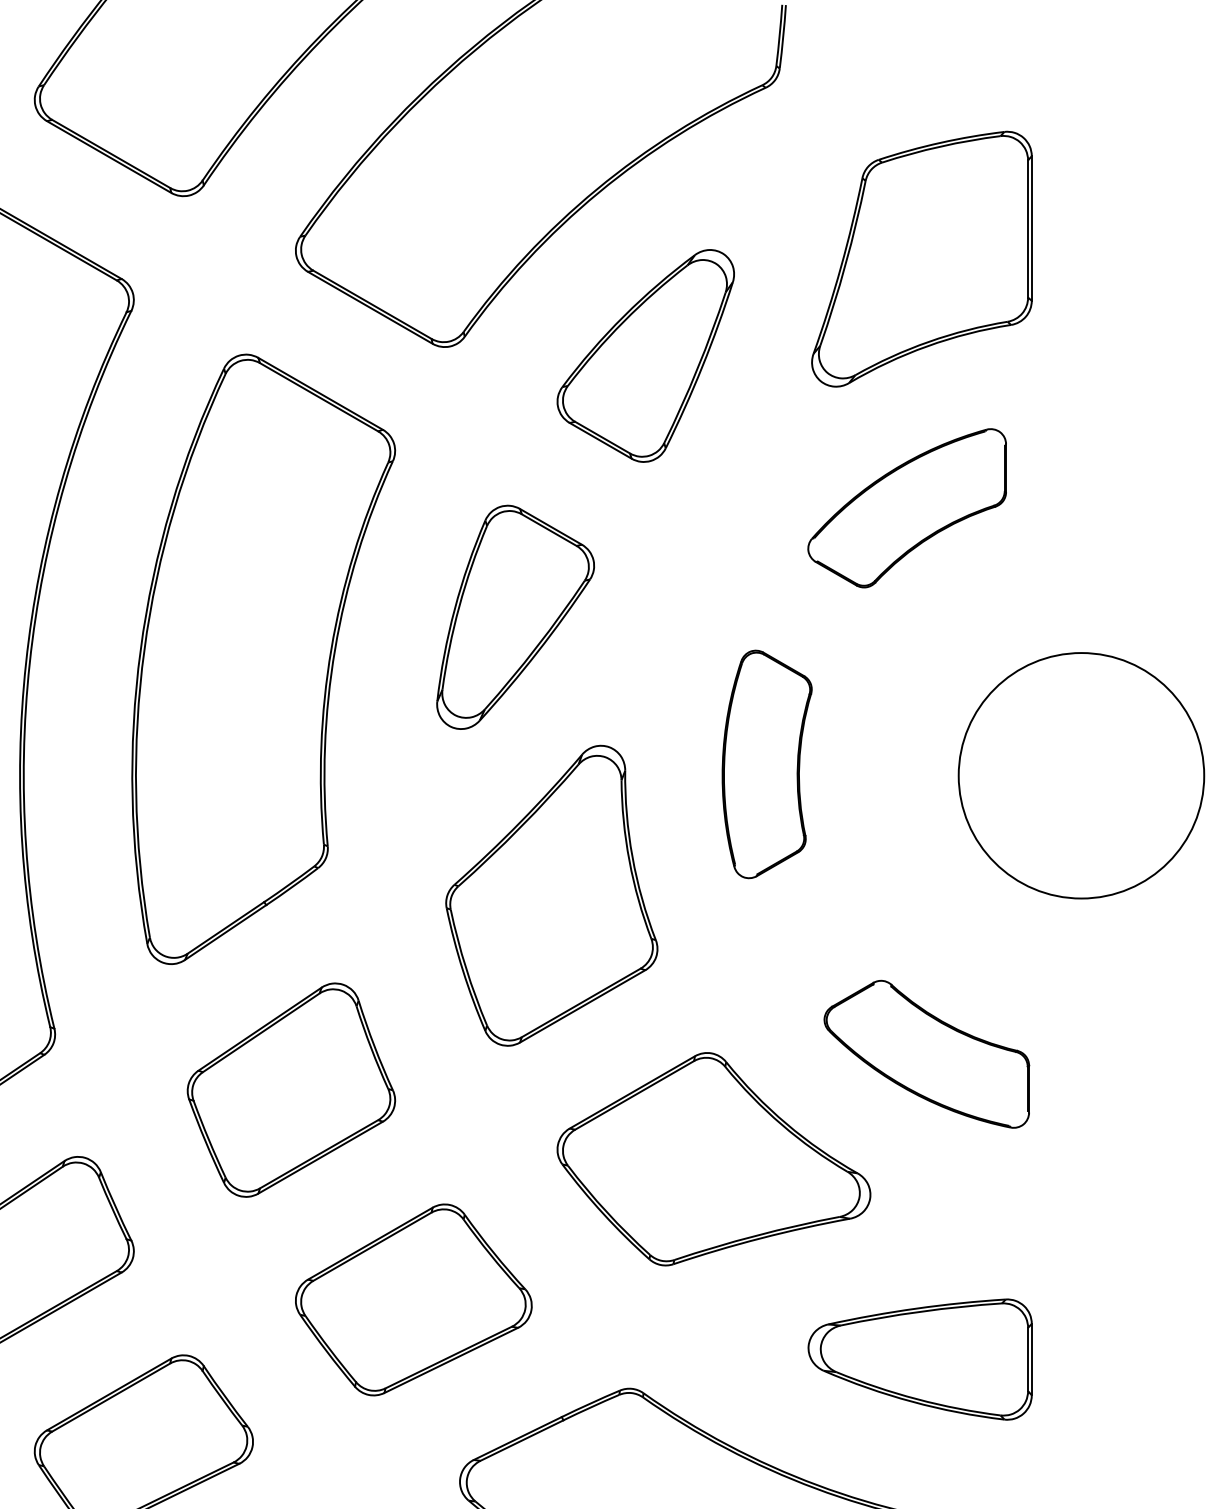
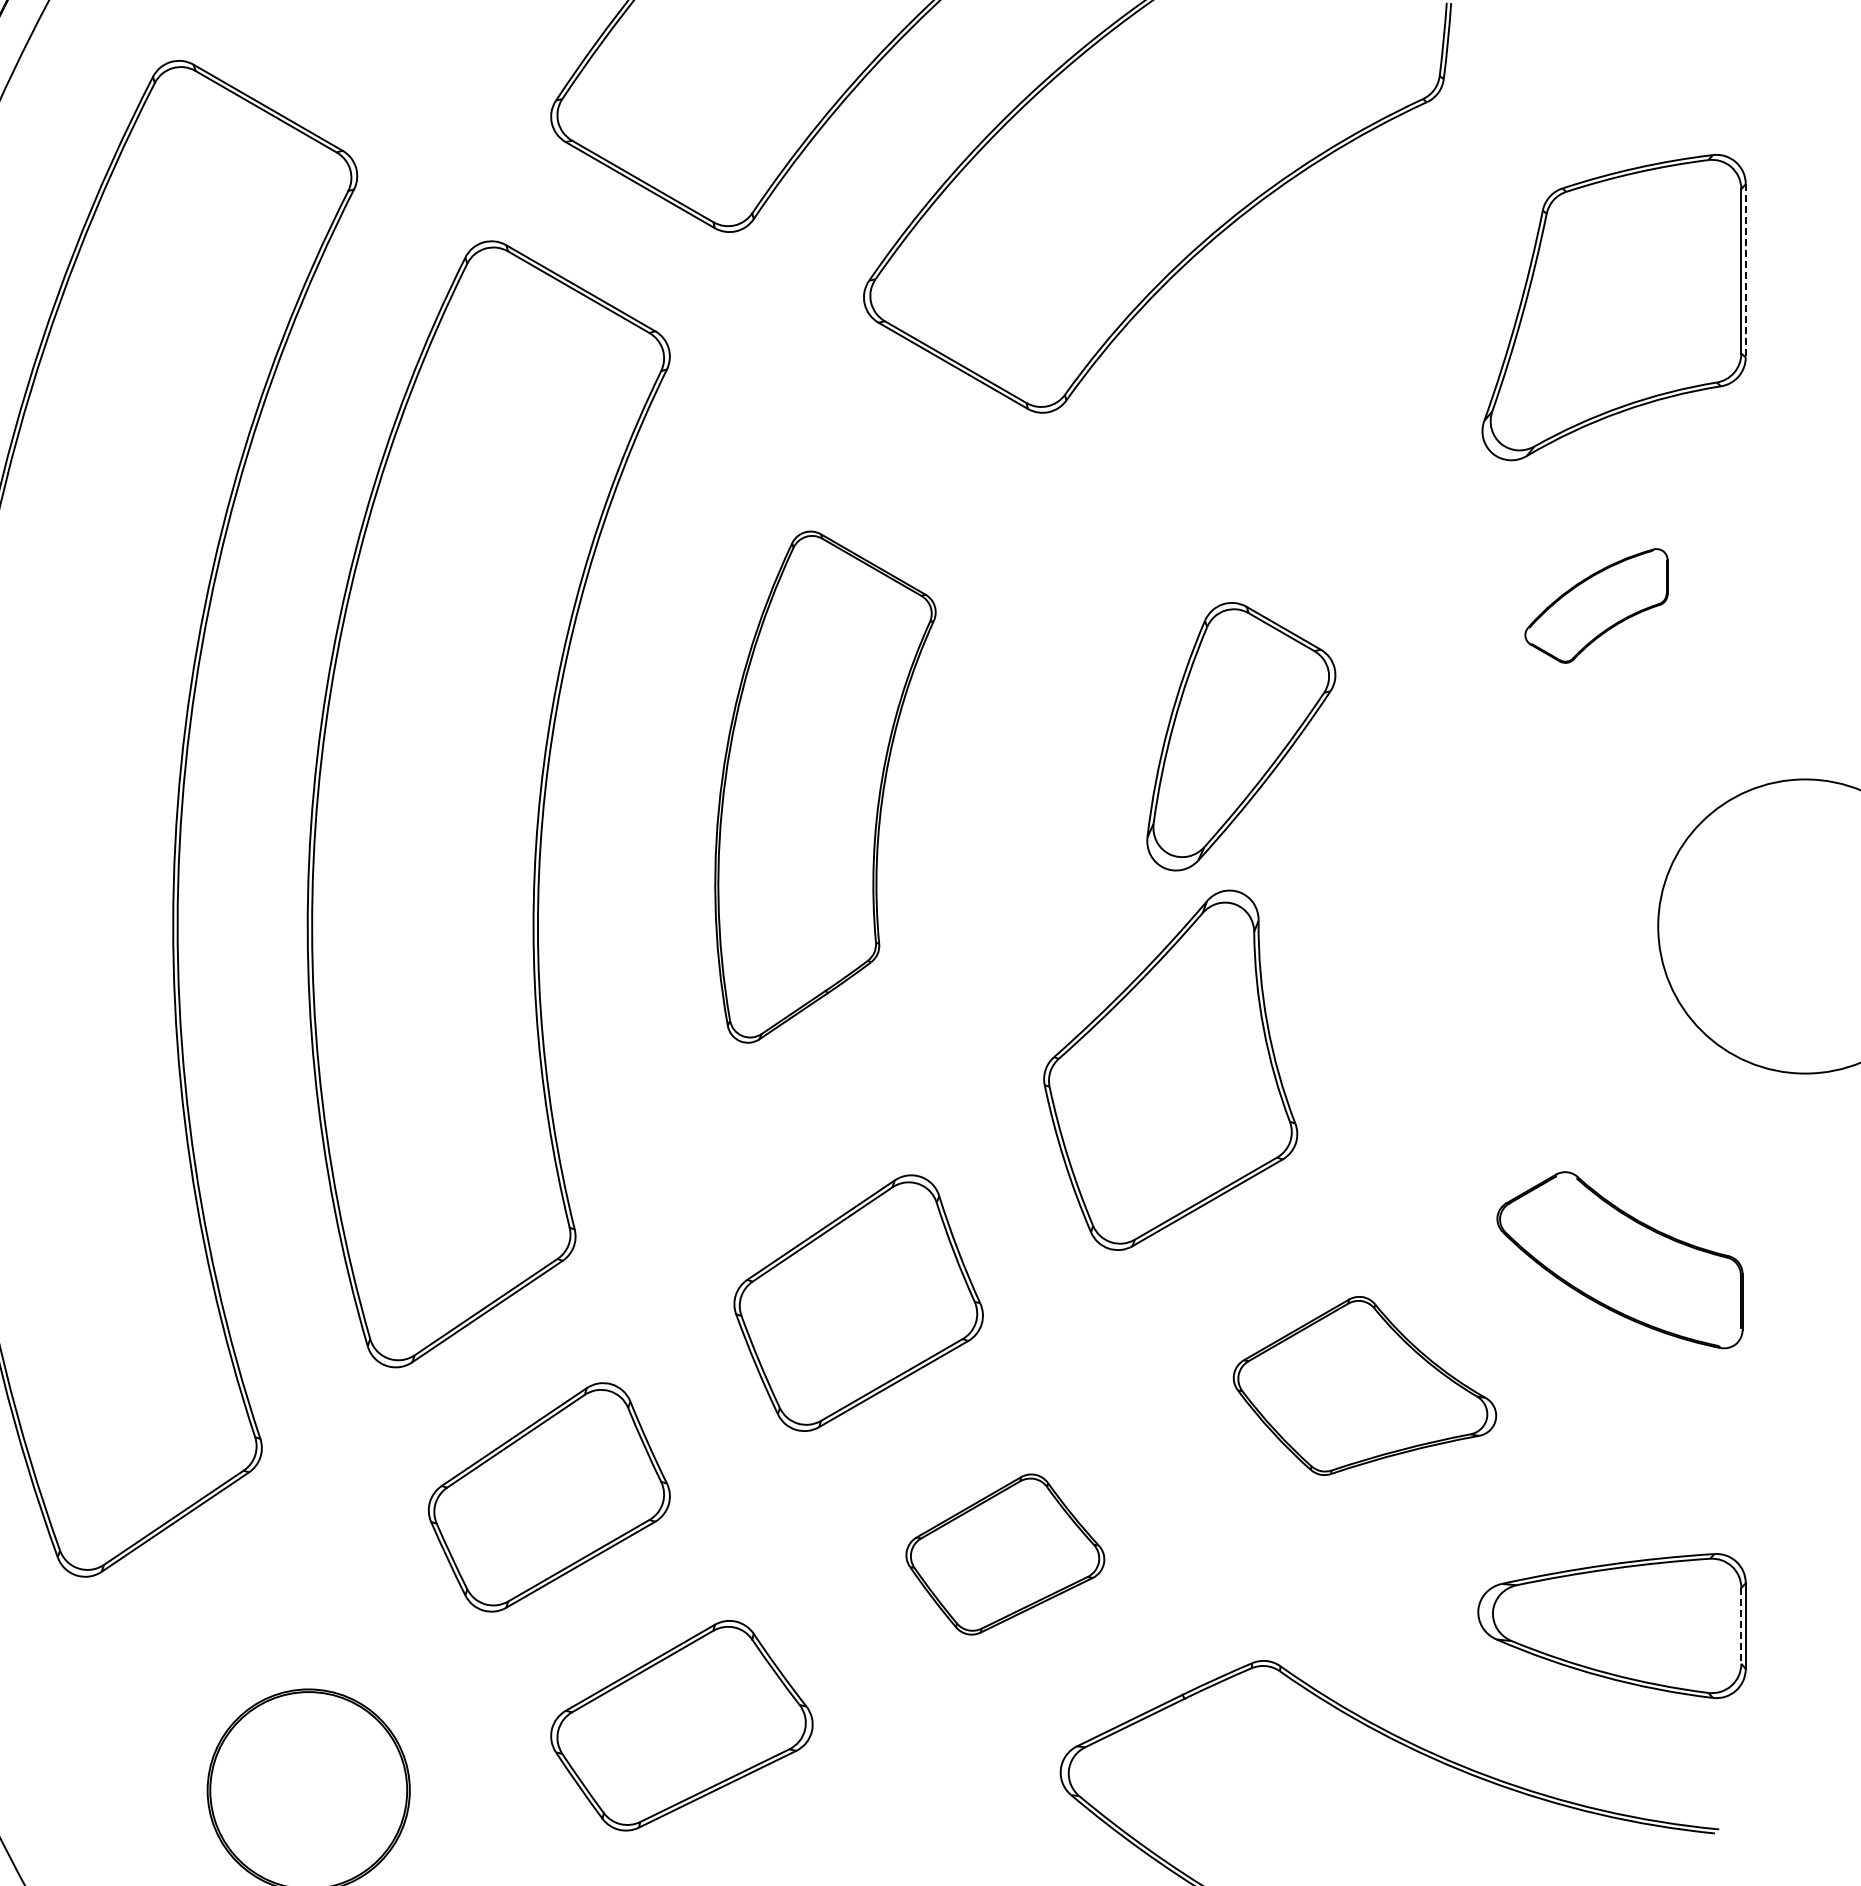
line: (1031, 228) -> (1745, 270), solid -> dashed
part: (645, 355) -> (1282, 423), removed
part: (907, 507) -> (1596, 605), size x0.6
part: (515, 617) -> (1241, 736), moved
part: (263, 659) -> (825, 787), size x0.7
part: (766, 764) -> (1428, 912), removed
part: (713, 1158) -> (1364, 1385), size x0.7
part: (413, 1299) -> (1005, 1554), size x0.7
line: (1028, 1359) -> (1741, 1625), solid -> dashed

